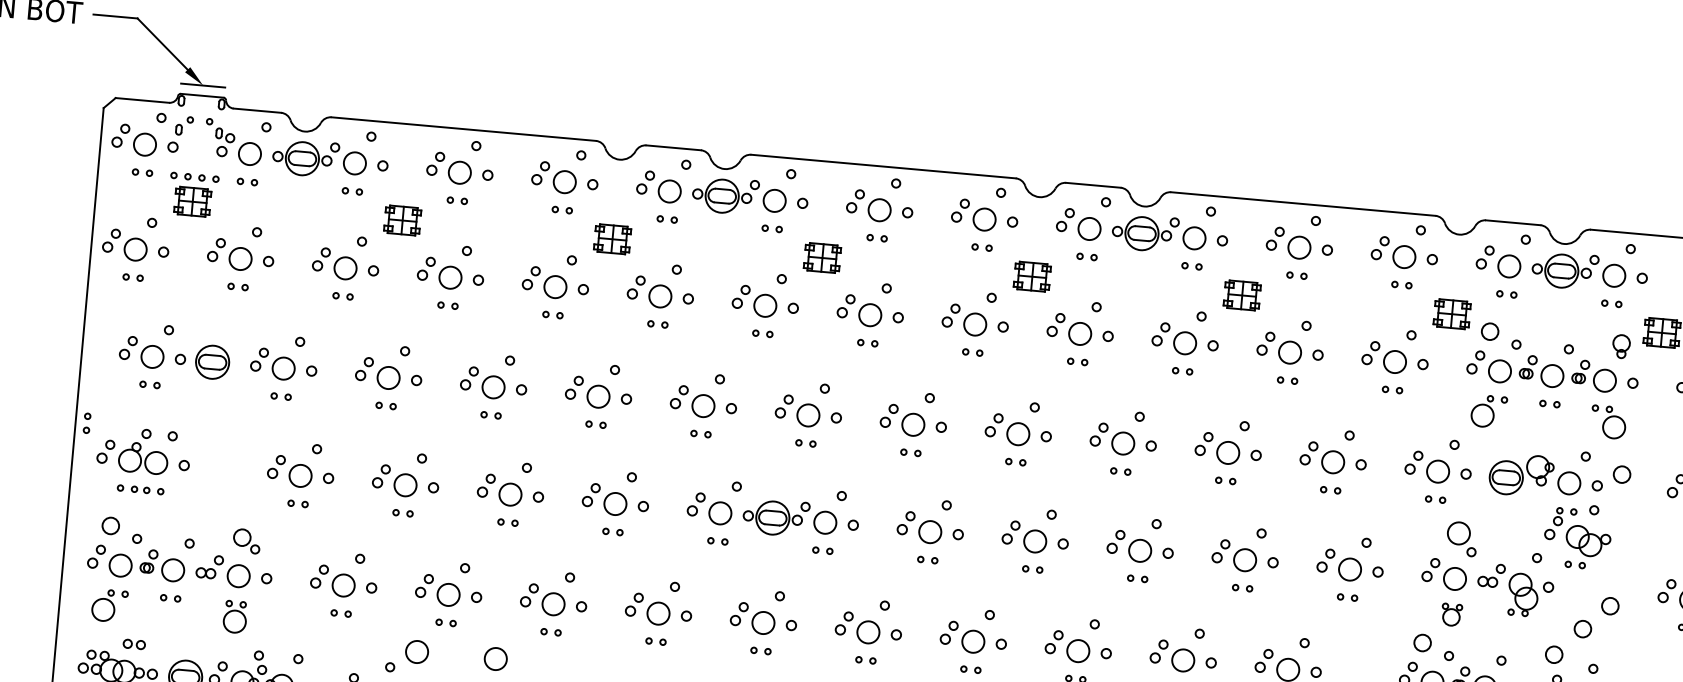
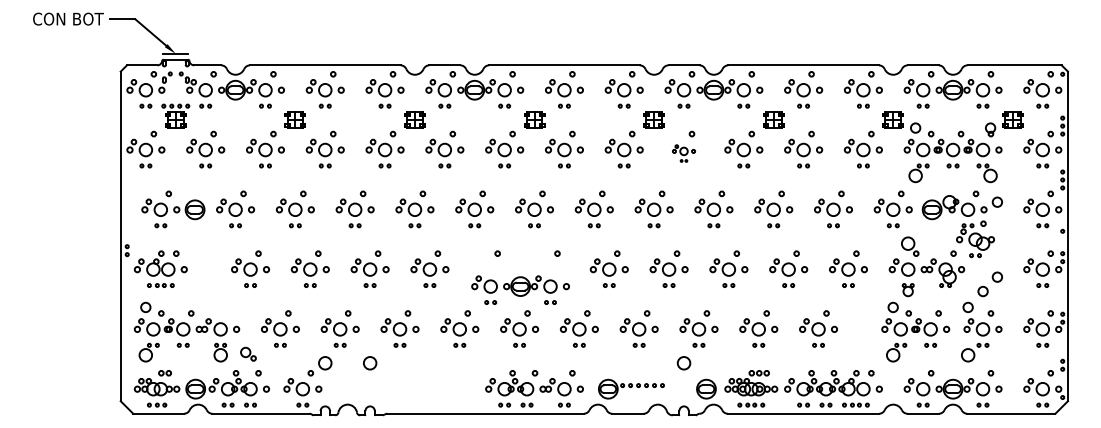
part: (1078, 339) -> (683, 153), size x0.6
part: (772, 523) -> (520, 289), moved
part: (247, 539) -> (248, 353), moved

